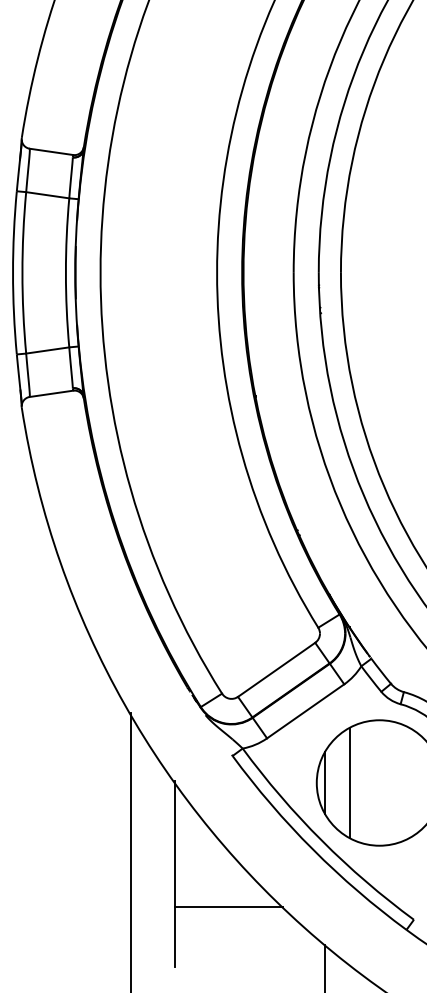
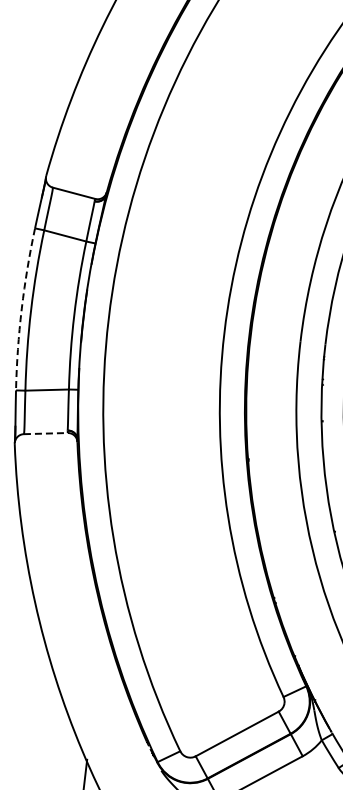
arc: (13, 272) -> (22, 308), solid -> dashed
line: (51, 393) -> (45, 433), solid -> dashed

